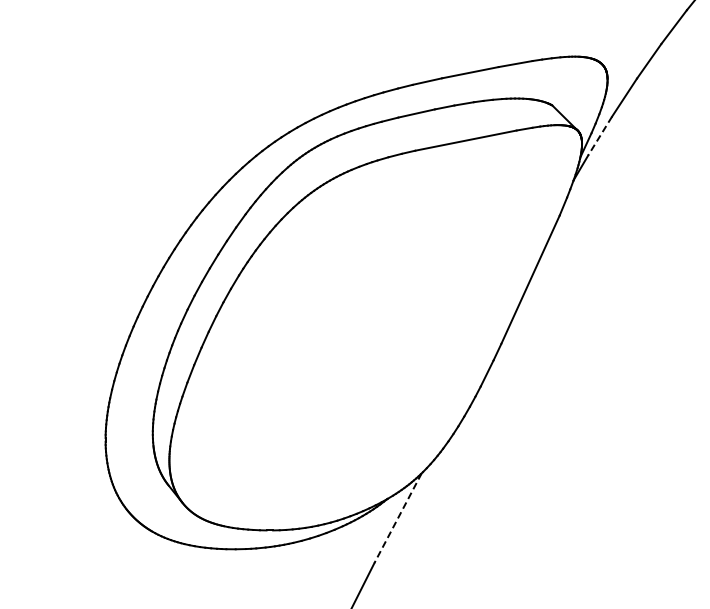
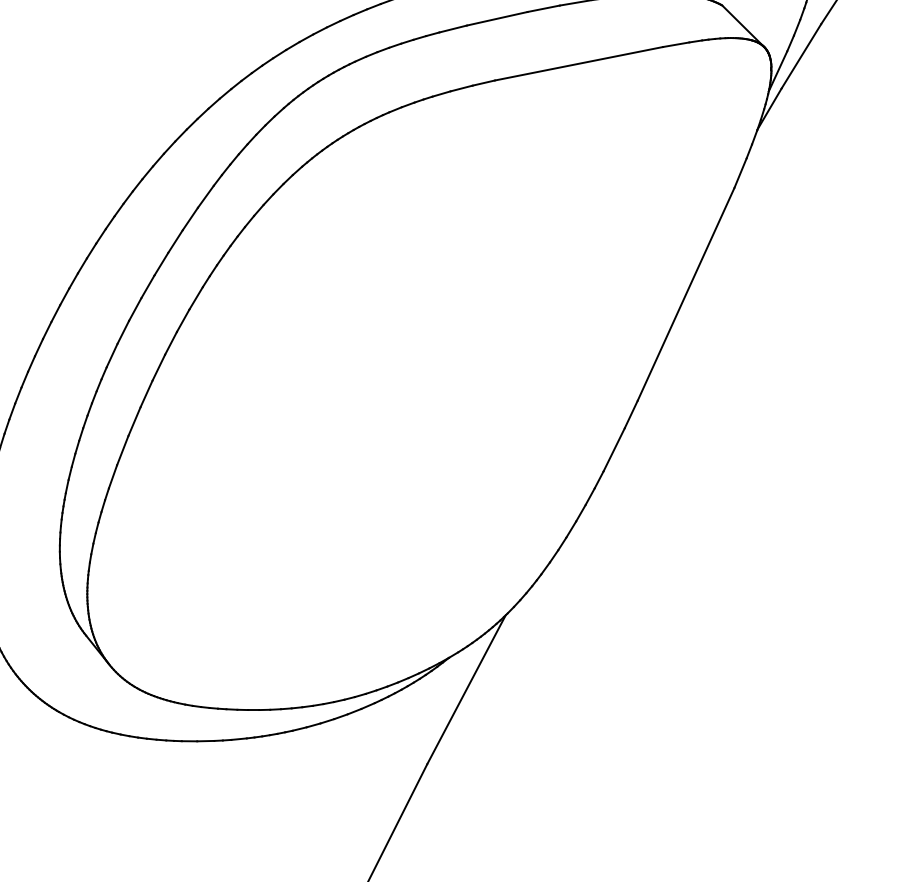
line: (600, 136) -> (802, 56), dashed -> solid
line: (398, 518) -> (467, 690), dashed -> solid

